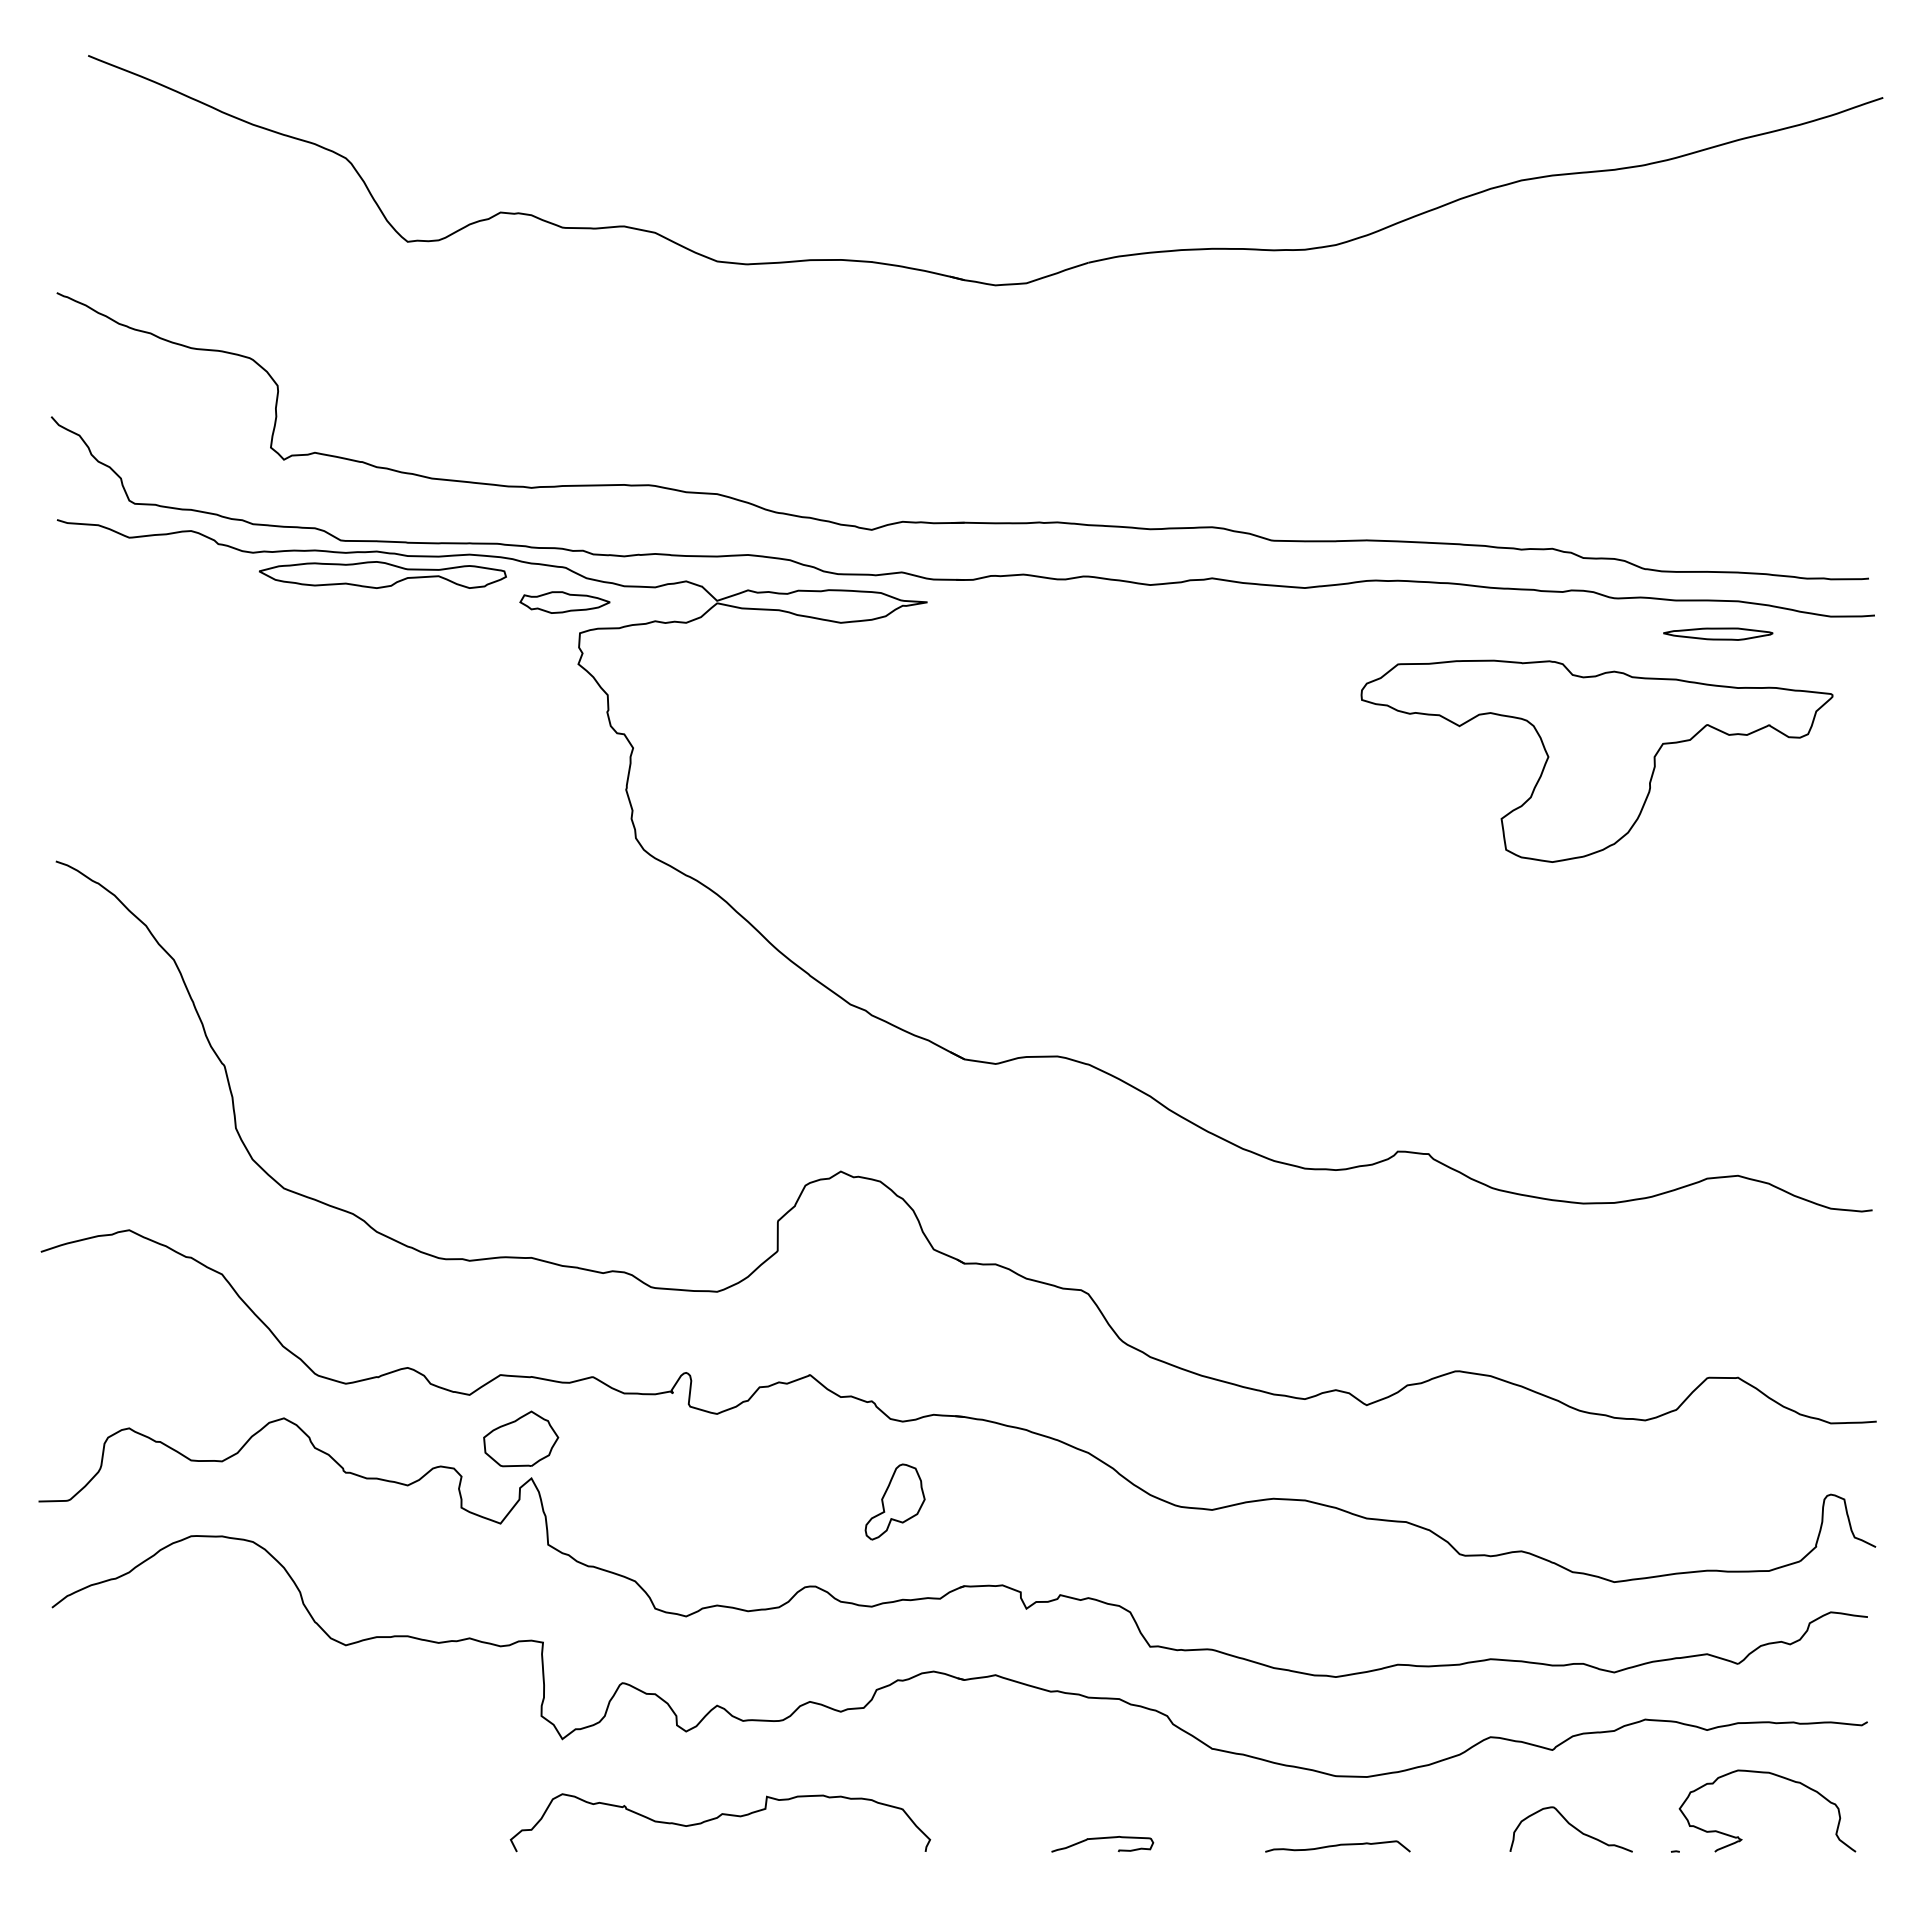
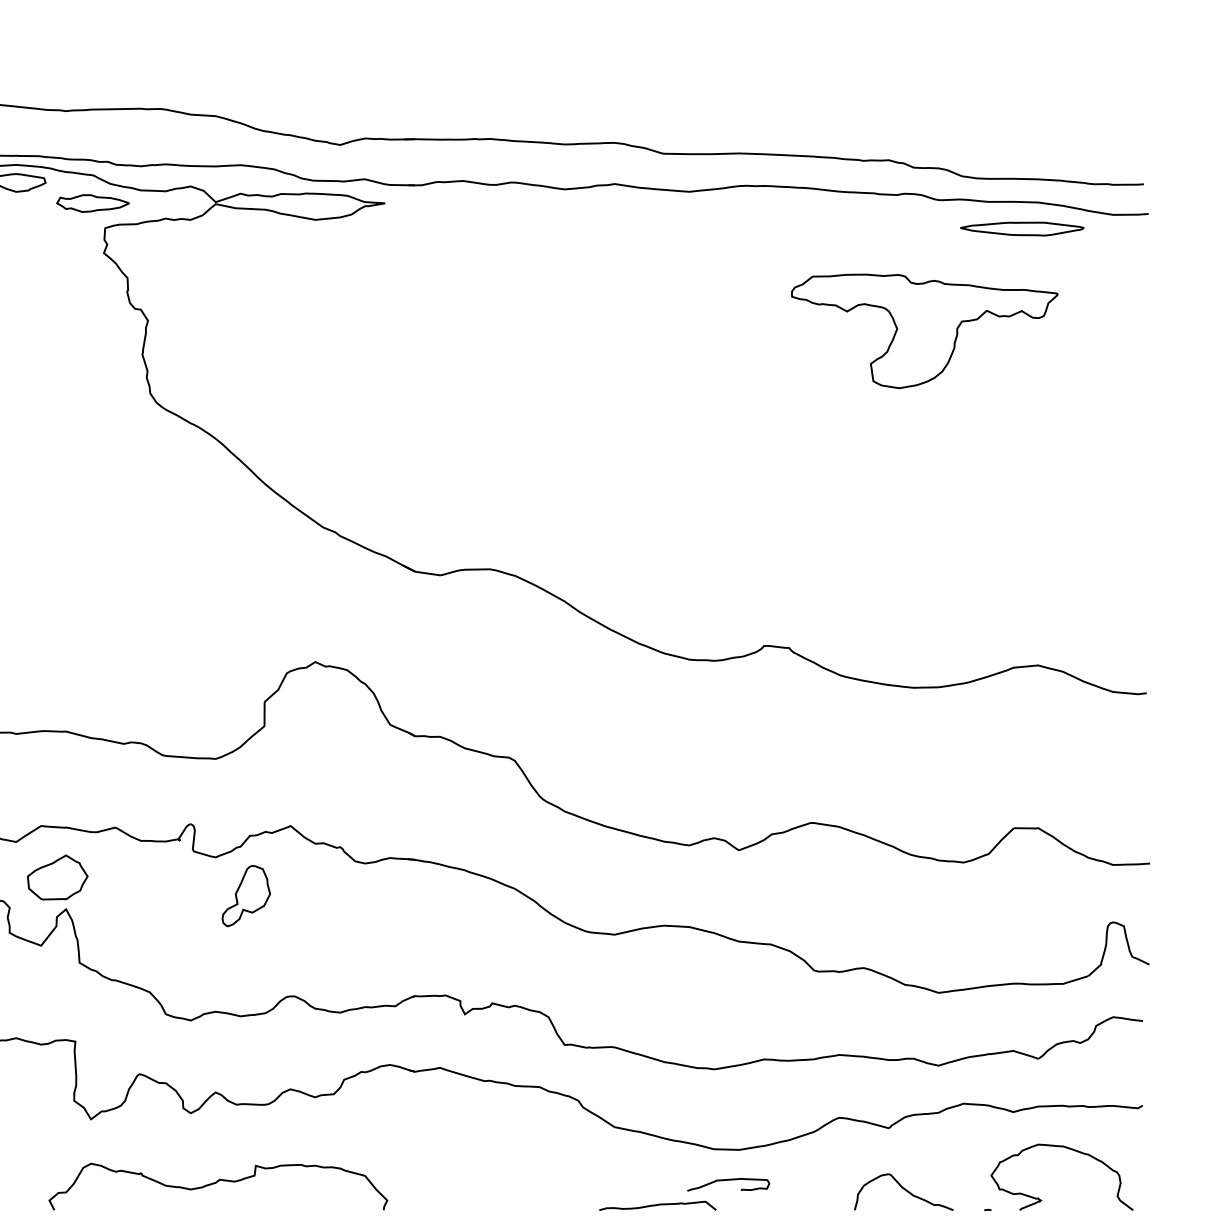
part: (1718, 633) -> (1022, 228), size x1.4
part: (1596, 760) -> (924, 330), size x0.7
part: (894, 1501) -> (245, 895), moved
curve: (1101, 1839) -> (727, 1180), moved
curve: (1337, 1846) -> (657, 1205), moved

